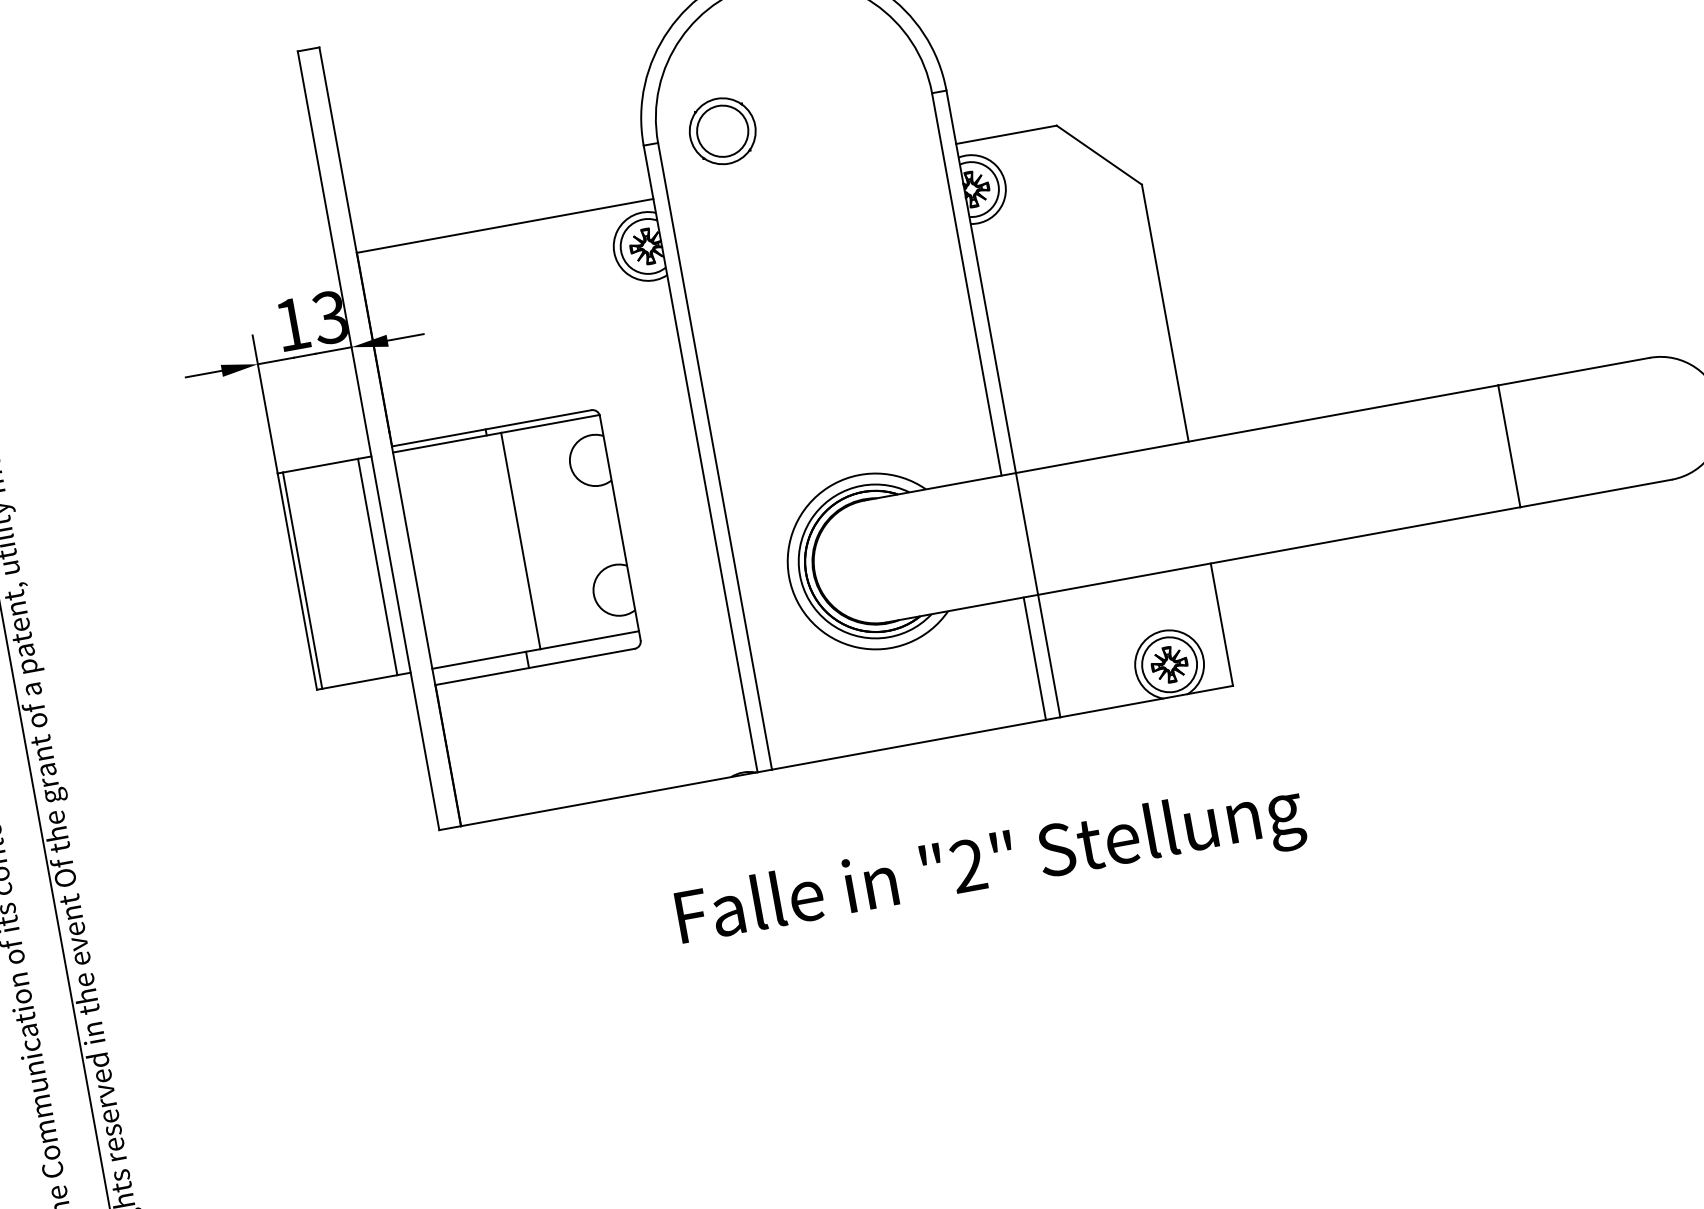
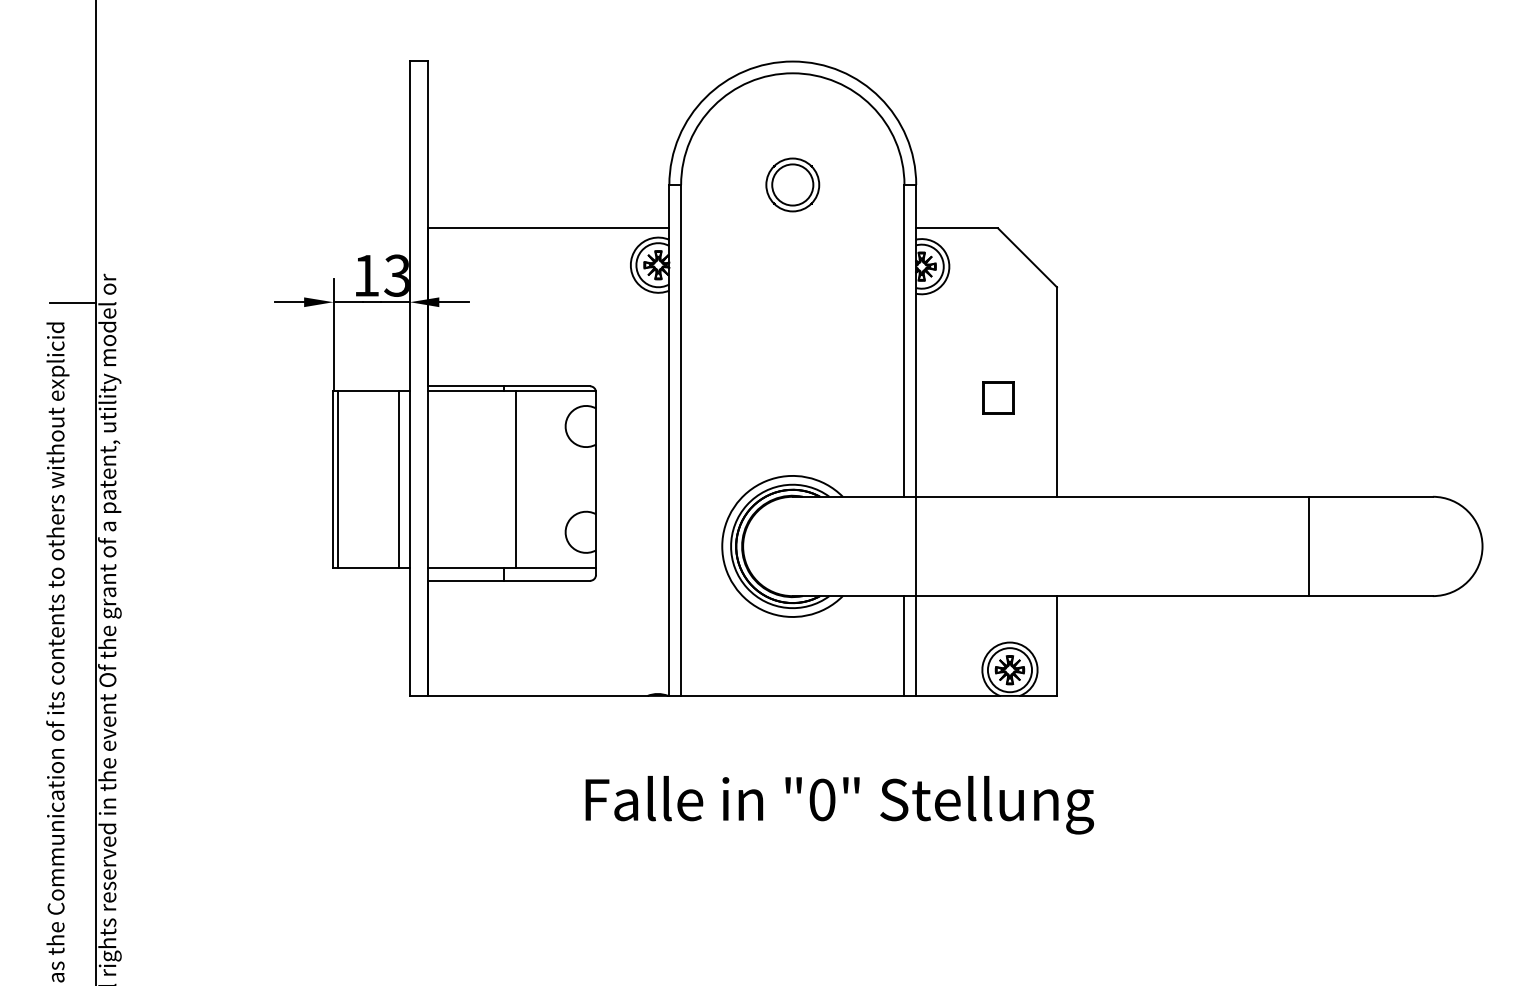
part: (722, 130) -> (792, 184), moved
part: (1094, 332) -> (998, 397), added
text: (968, 865) -> (822, 799), "2" -> "0"

